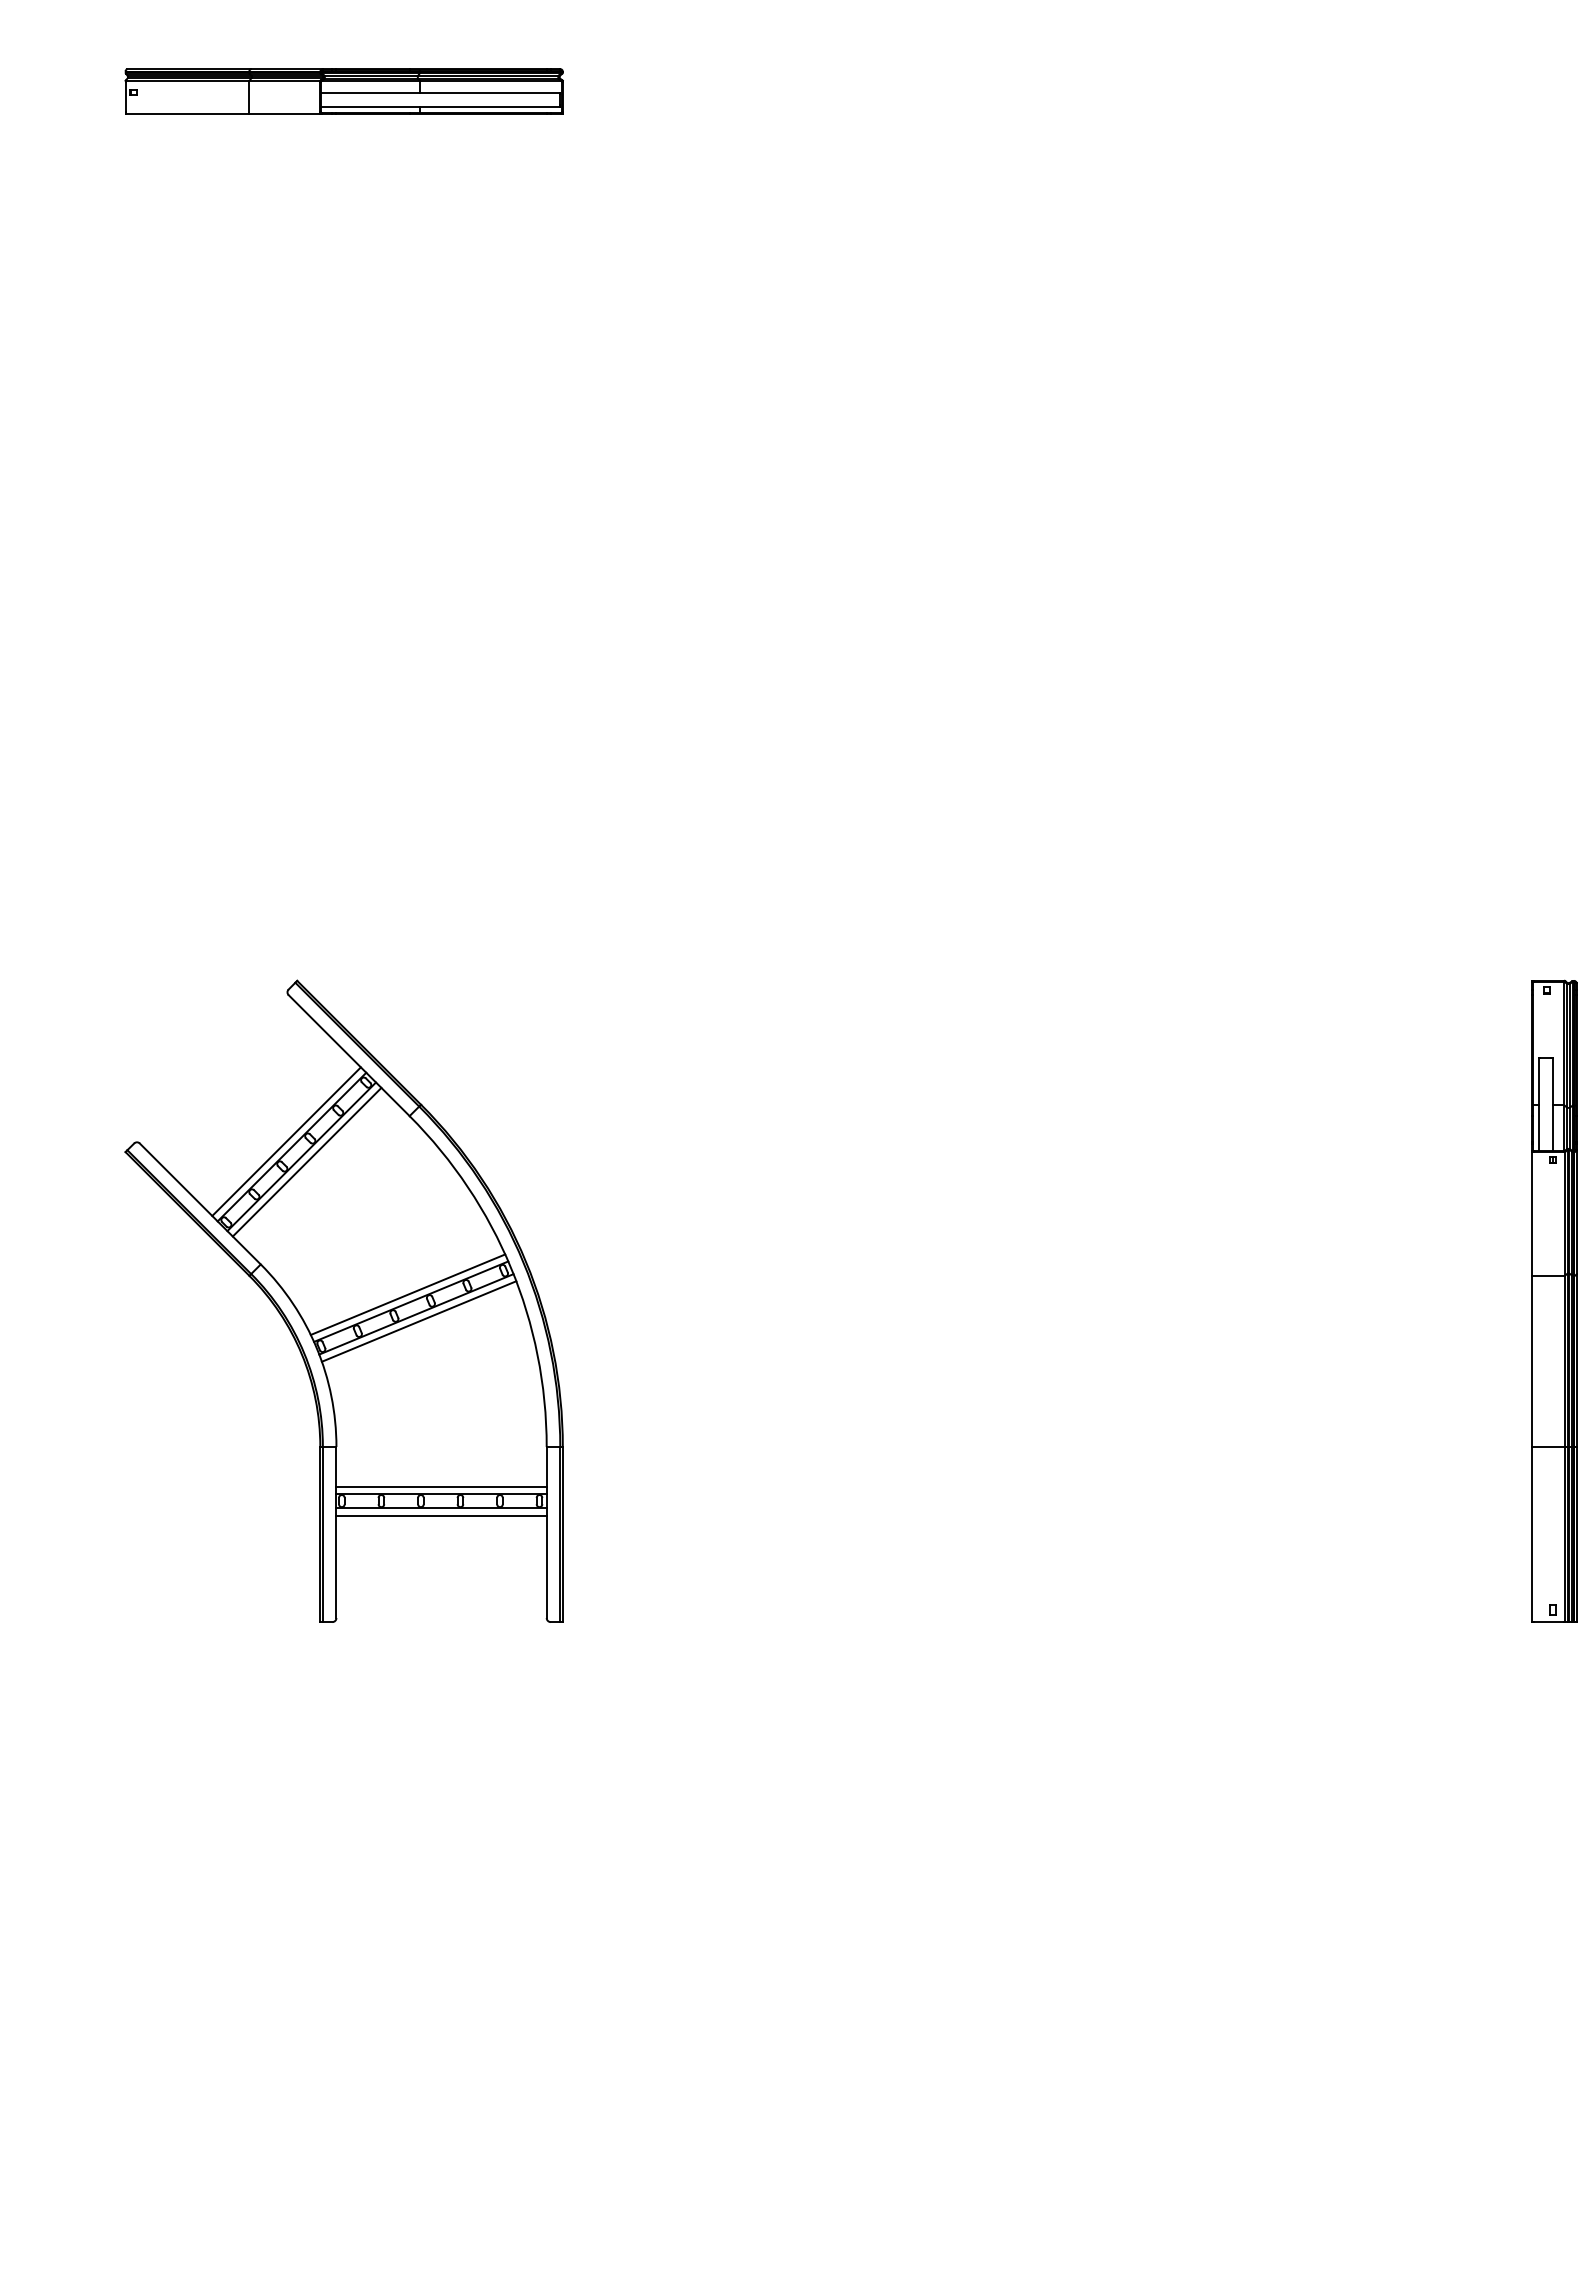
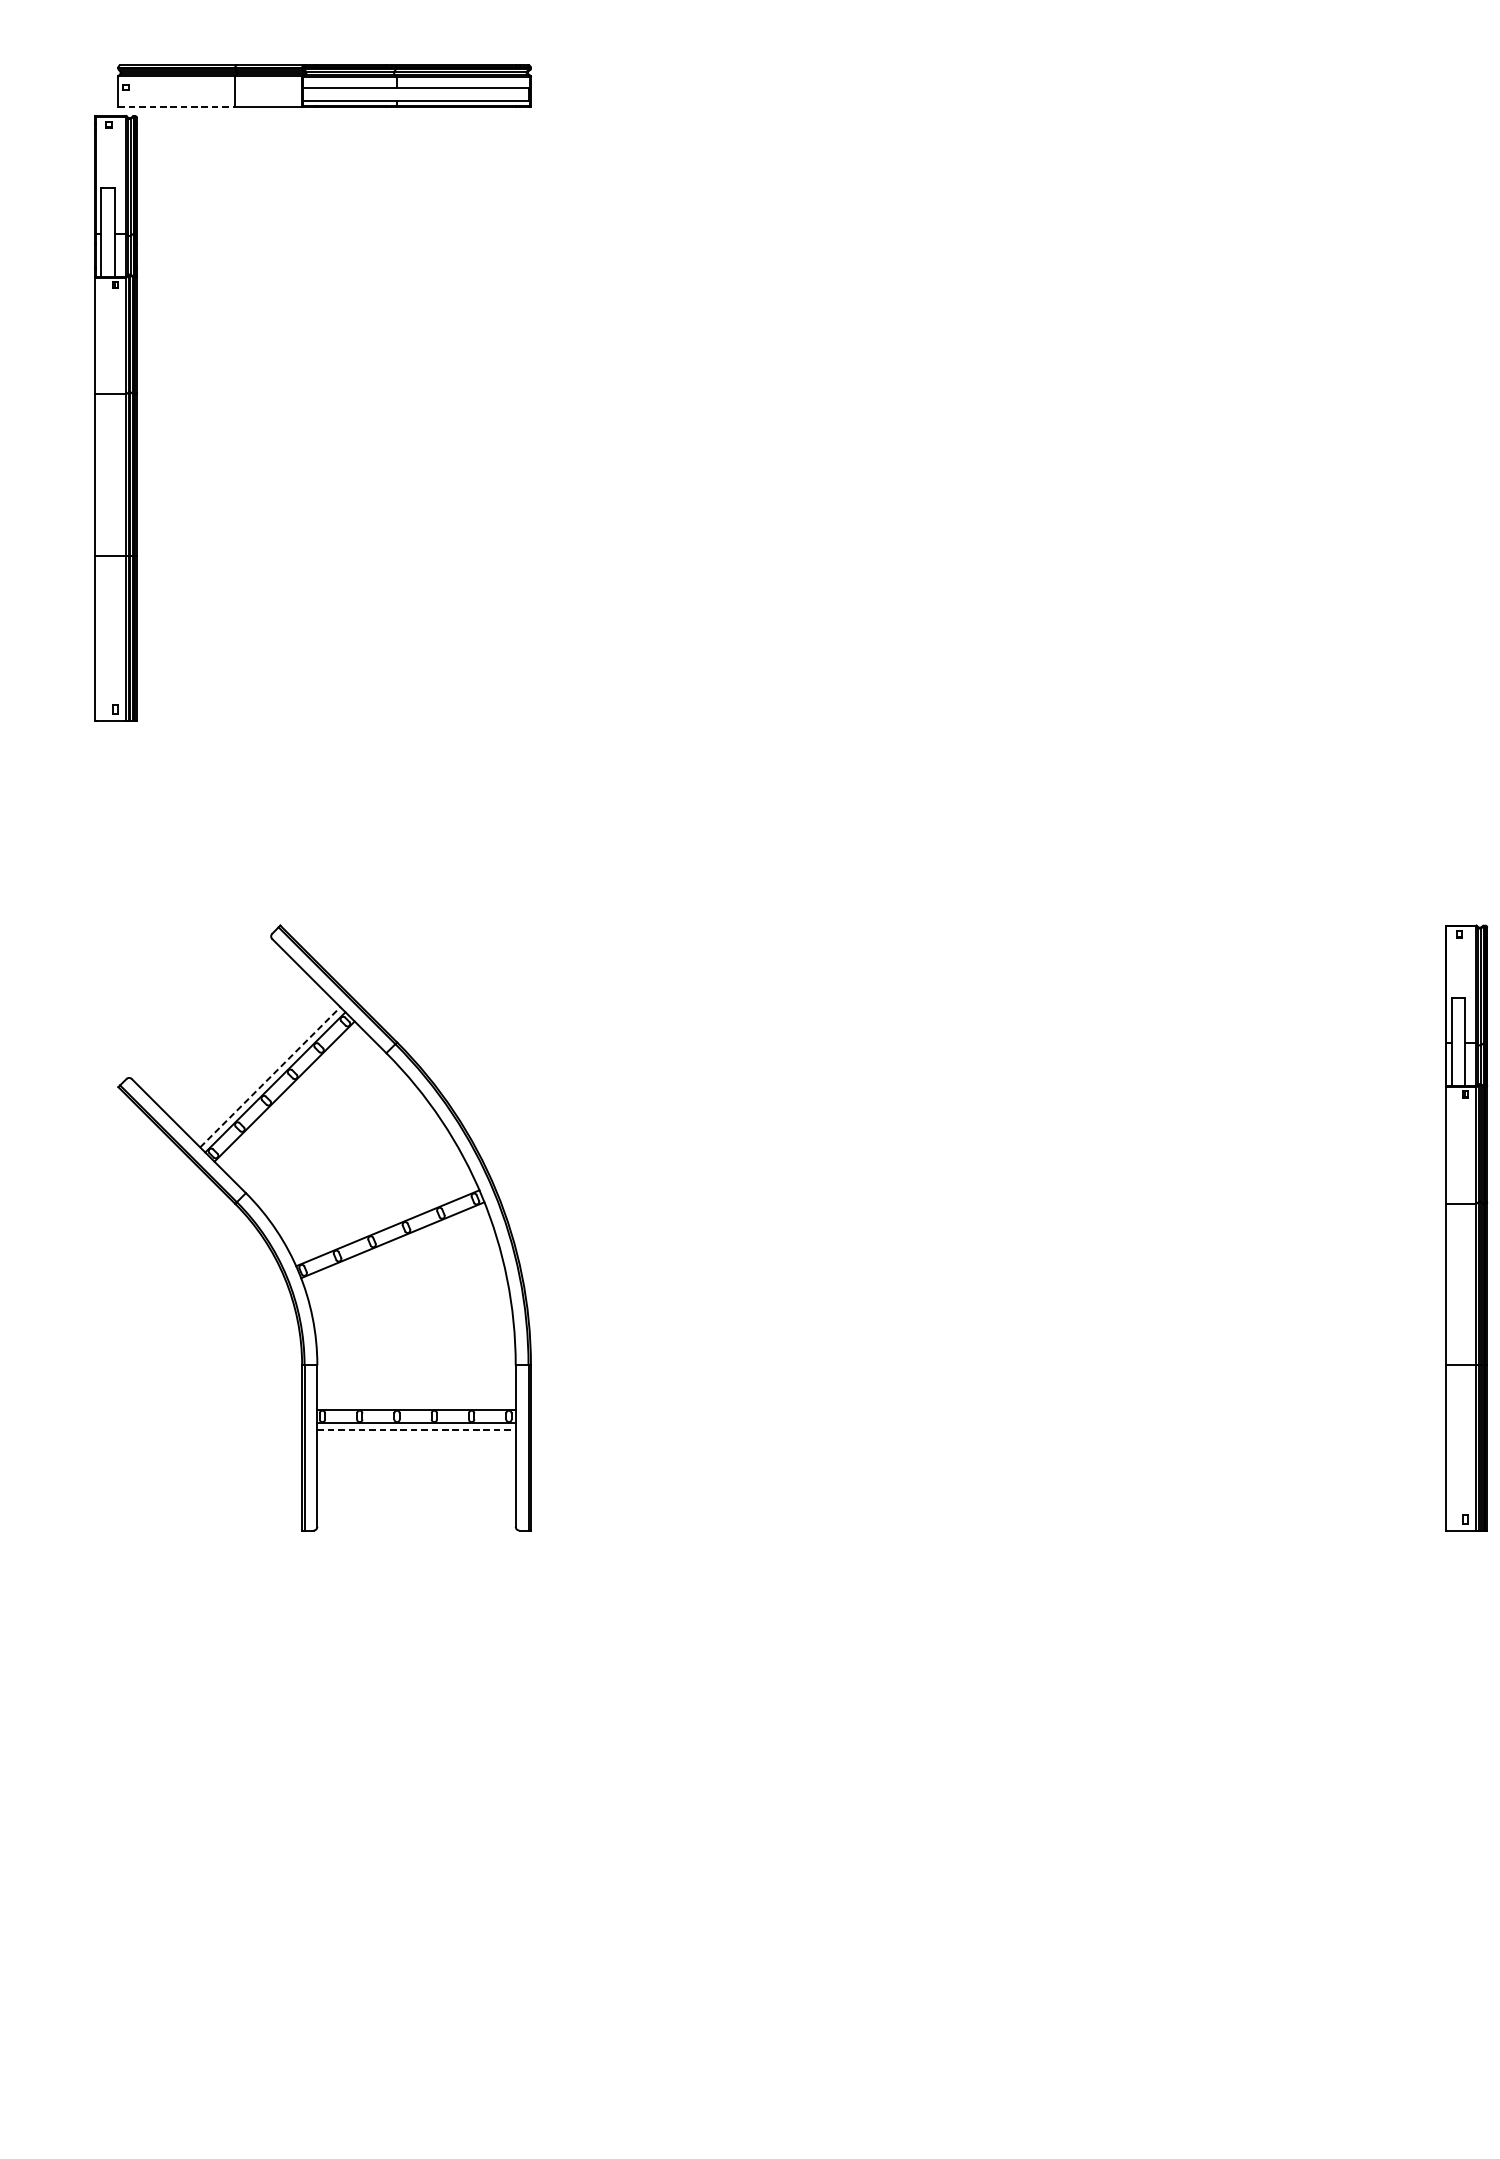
line: (187, 113) -> (176, 107), solid -> dashed
part: (123, 442) -> (116, 417), added
line: (286, 1141) -> (270, 1077), solid -> dashed
line: (306, 1161) -> (289, 1096), removed
line: (407, 1294) -> (384, 1221), removed
line: (418, 1321) -> (394, 1246), removed
line: (441, 1486) -> (416, 1402), removed
line: (442, 1515) -> (417, 1430), solid -> dashed

